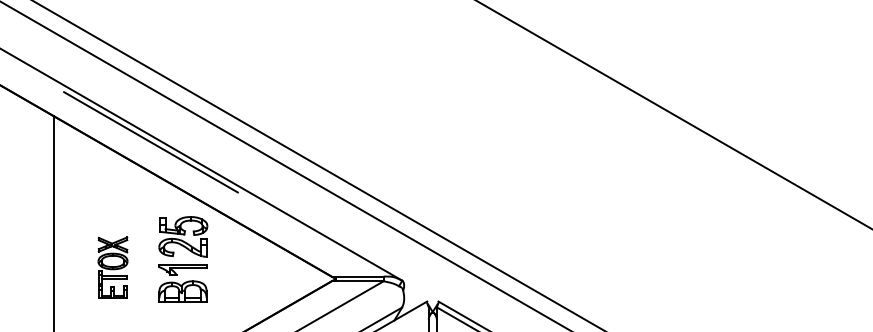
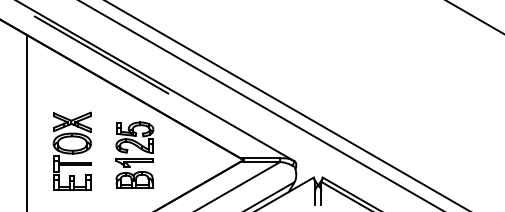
part: (183, 259) -> (135, 155), moved
part: (112, 267) -> (71, 151), size x1.67

